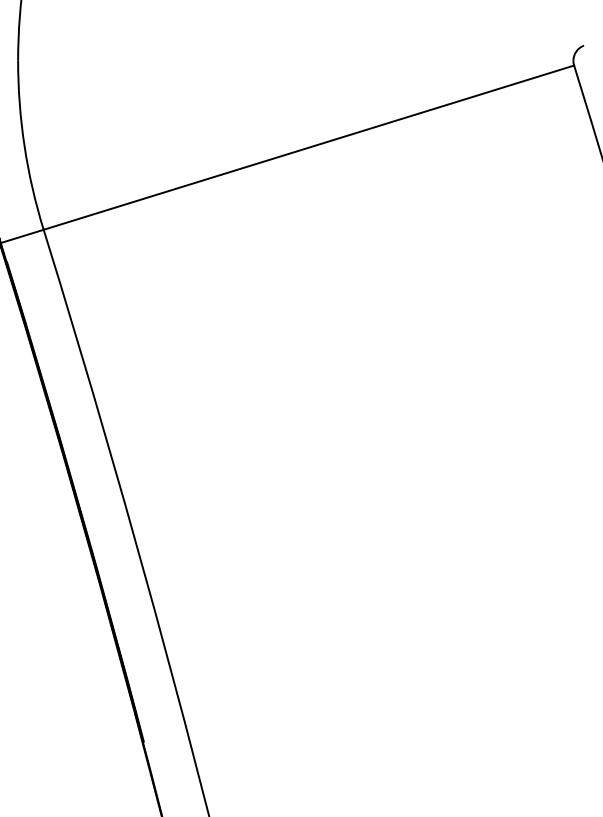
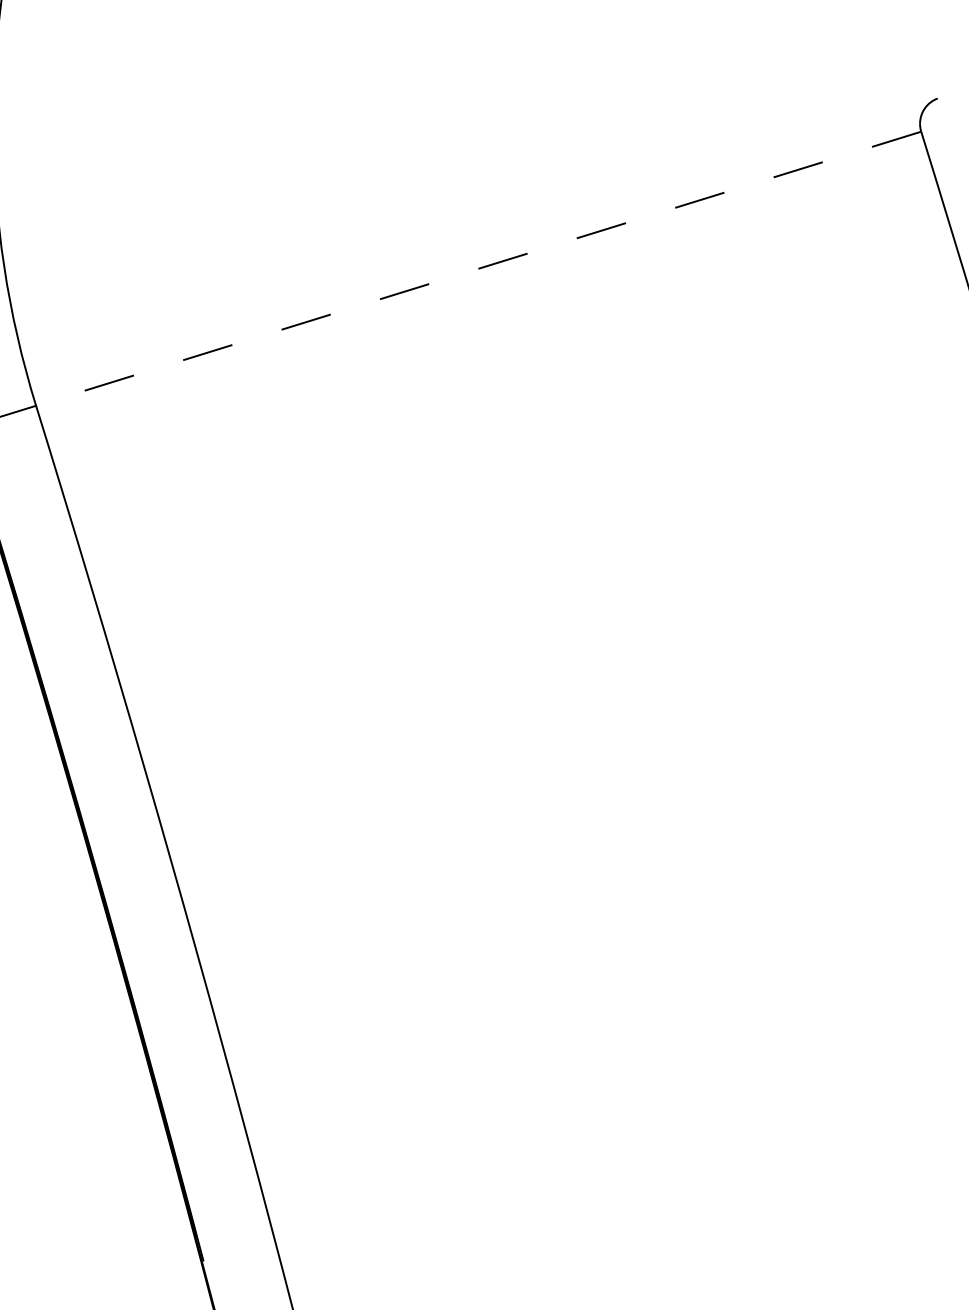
line: (308, 147) -> (477, 268), solid -> dashed

